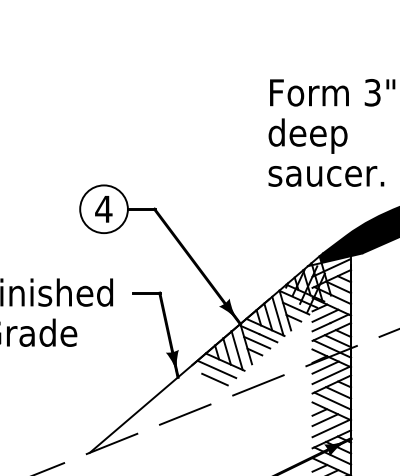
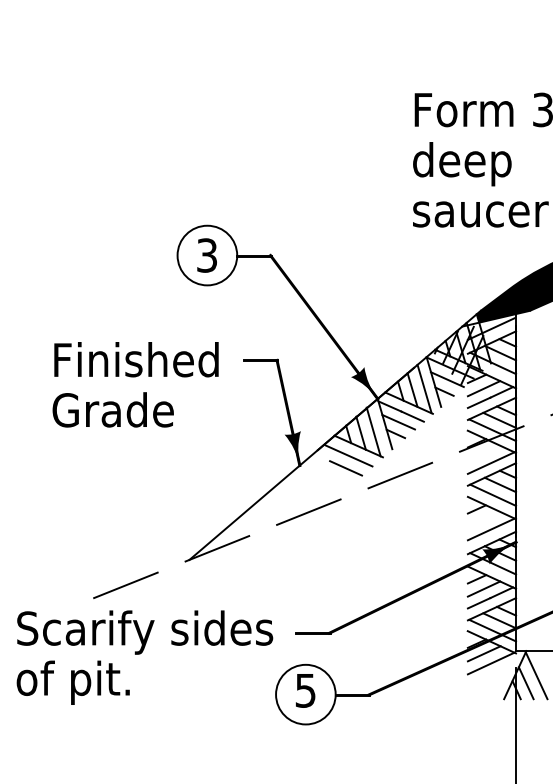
text: (103, 209) -> (206, 255), 4 -> 3
line: (325, 366) -> (483, 452), removed
line: (325, 419) -> (483, 518), removed

